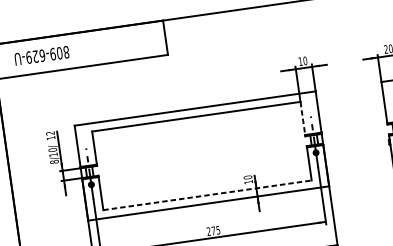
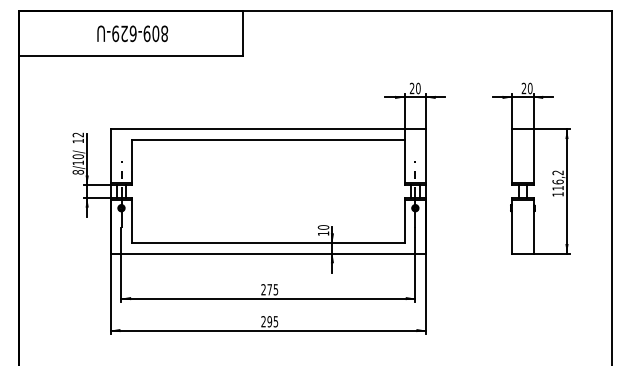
text: (41, 55) -> (132, 33), moved
text: (299, 60) -> (411, 87), 10 -> 20
line: (302, 118) -> (404, 161), dashed -> solid
line: (207, 194) -> (268, 242), dashed -> solid

